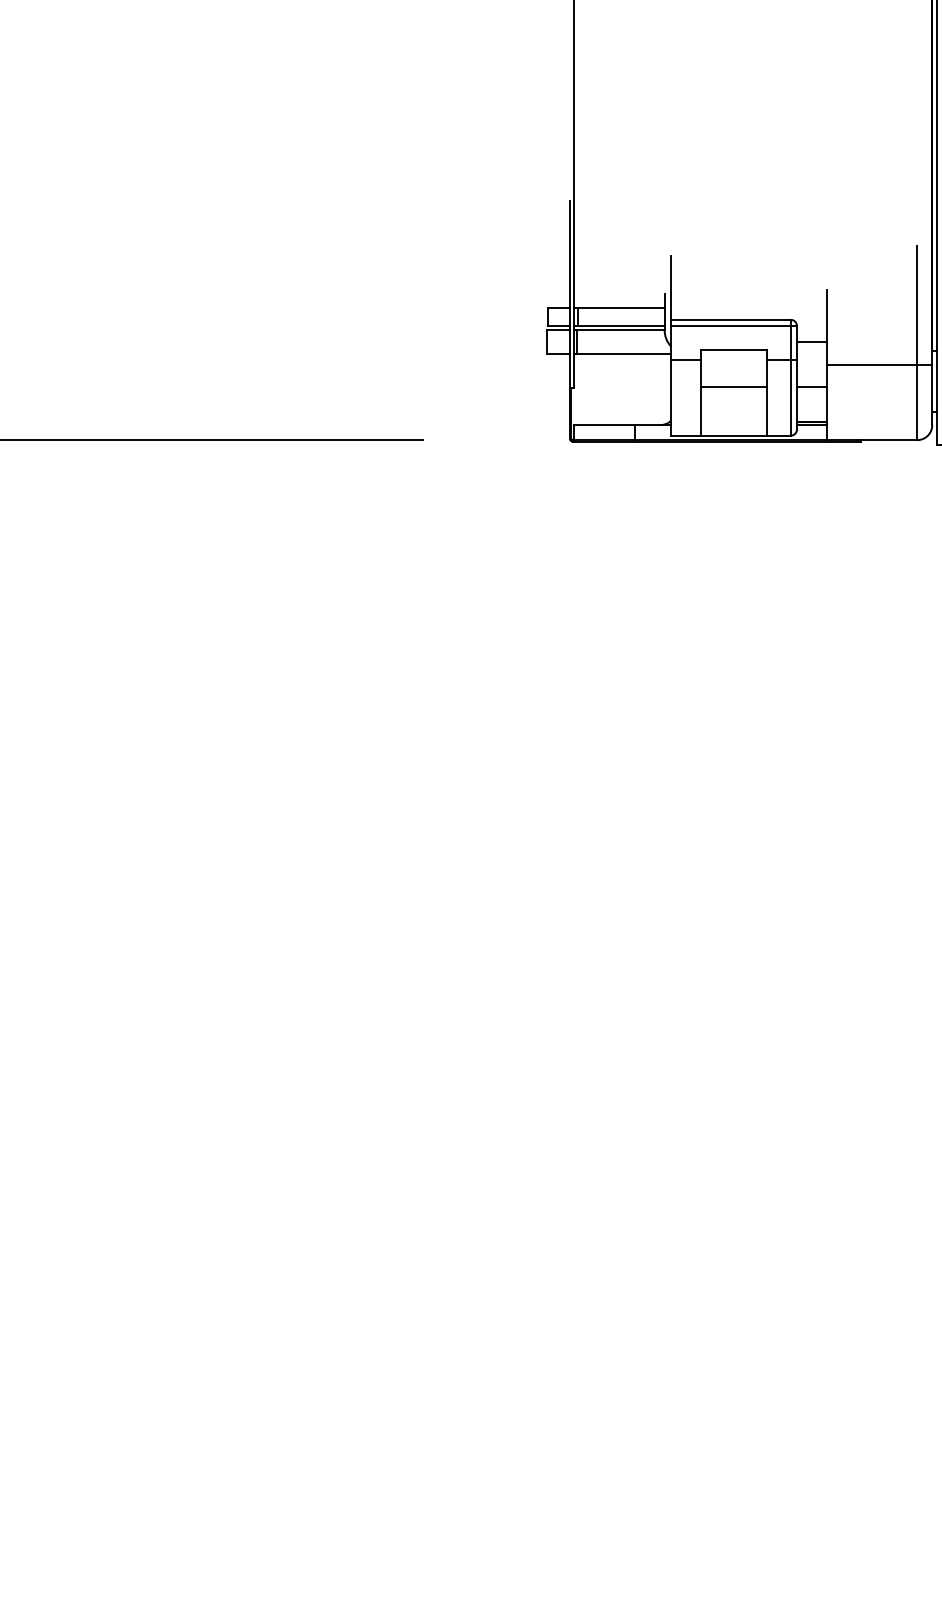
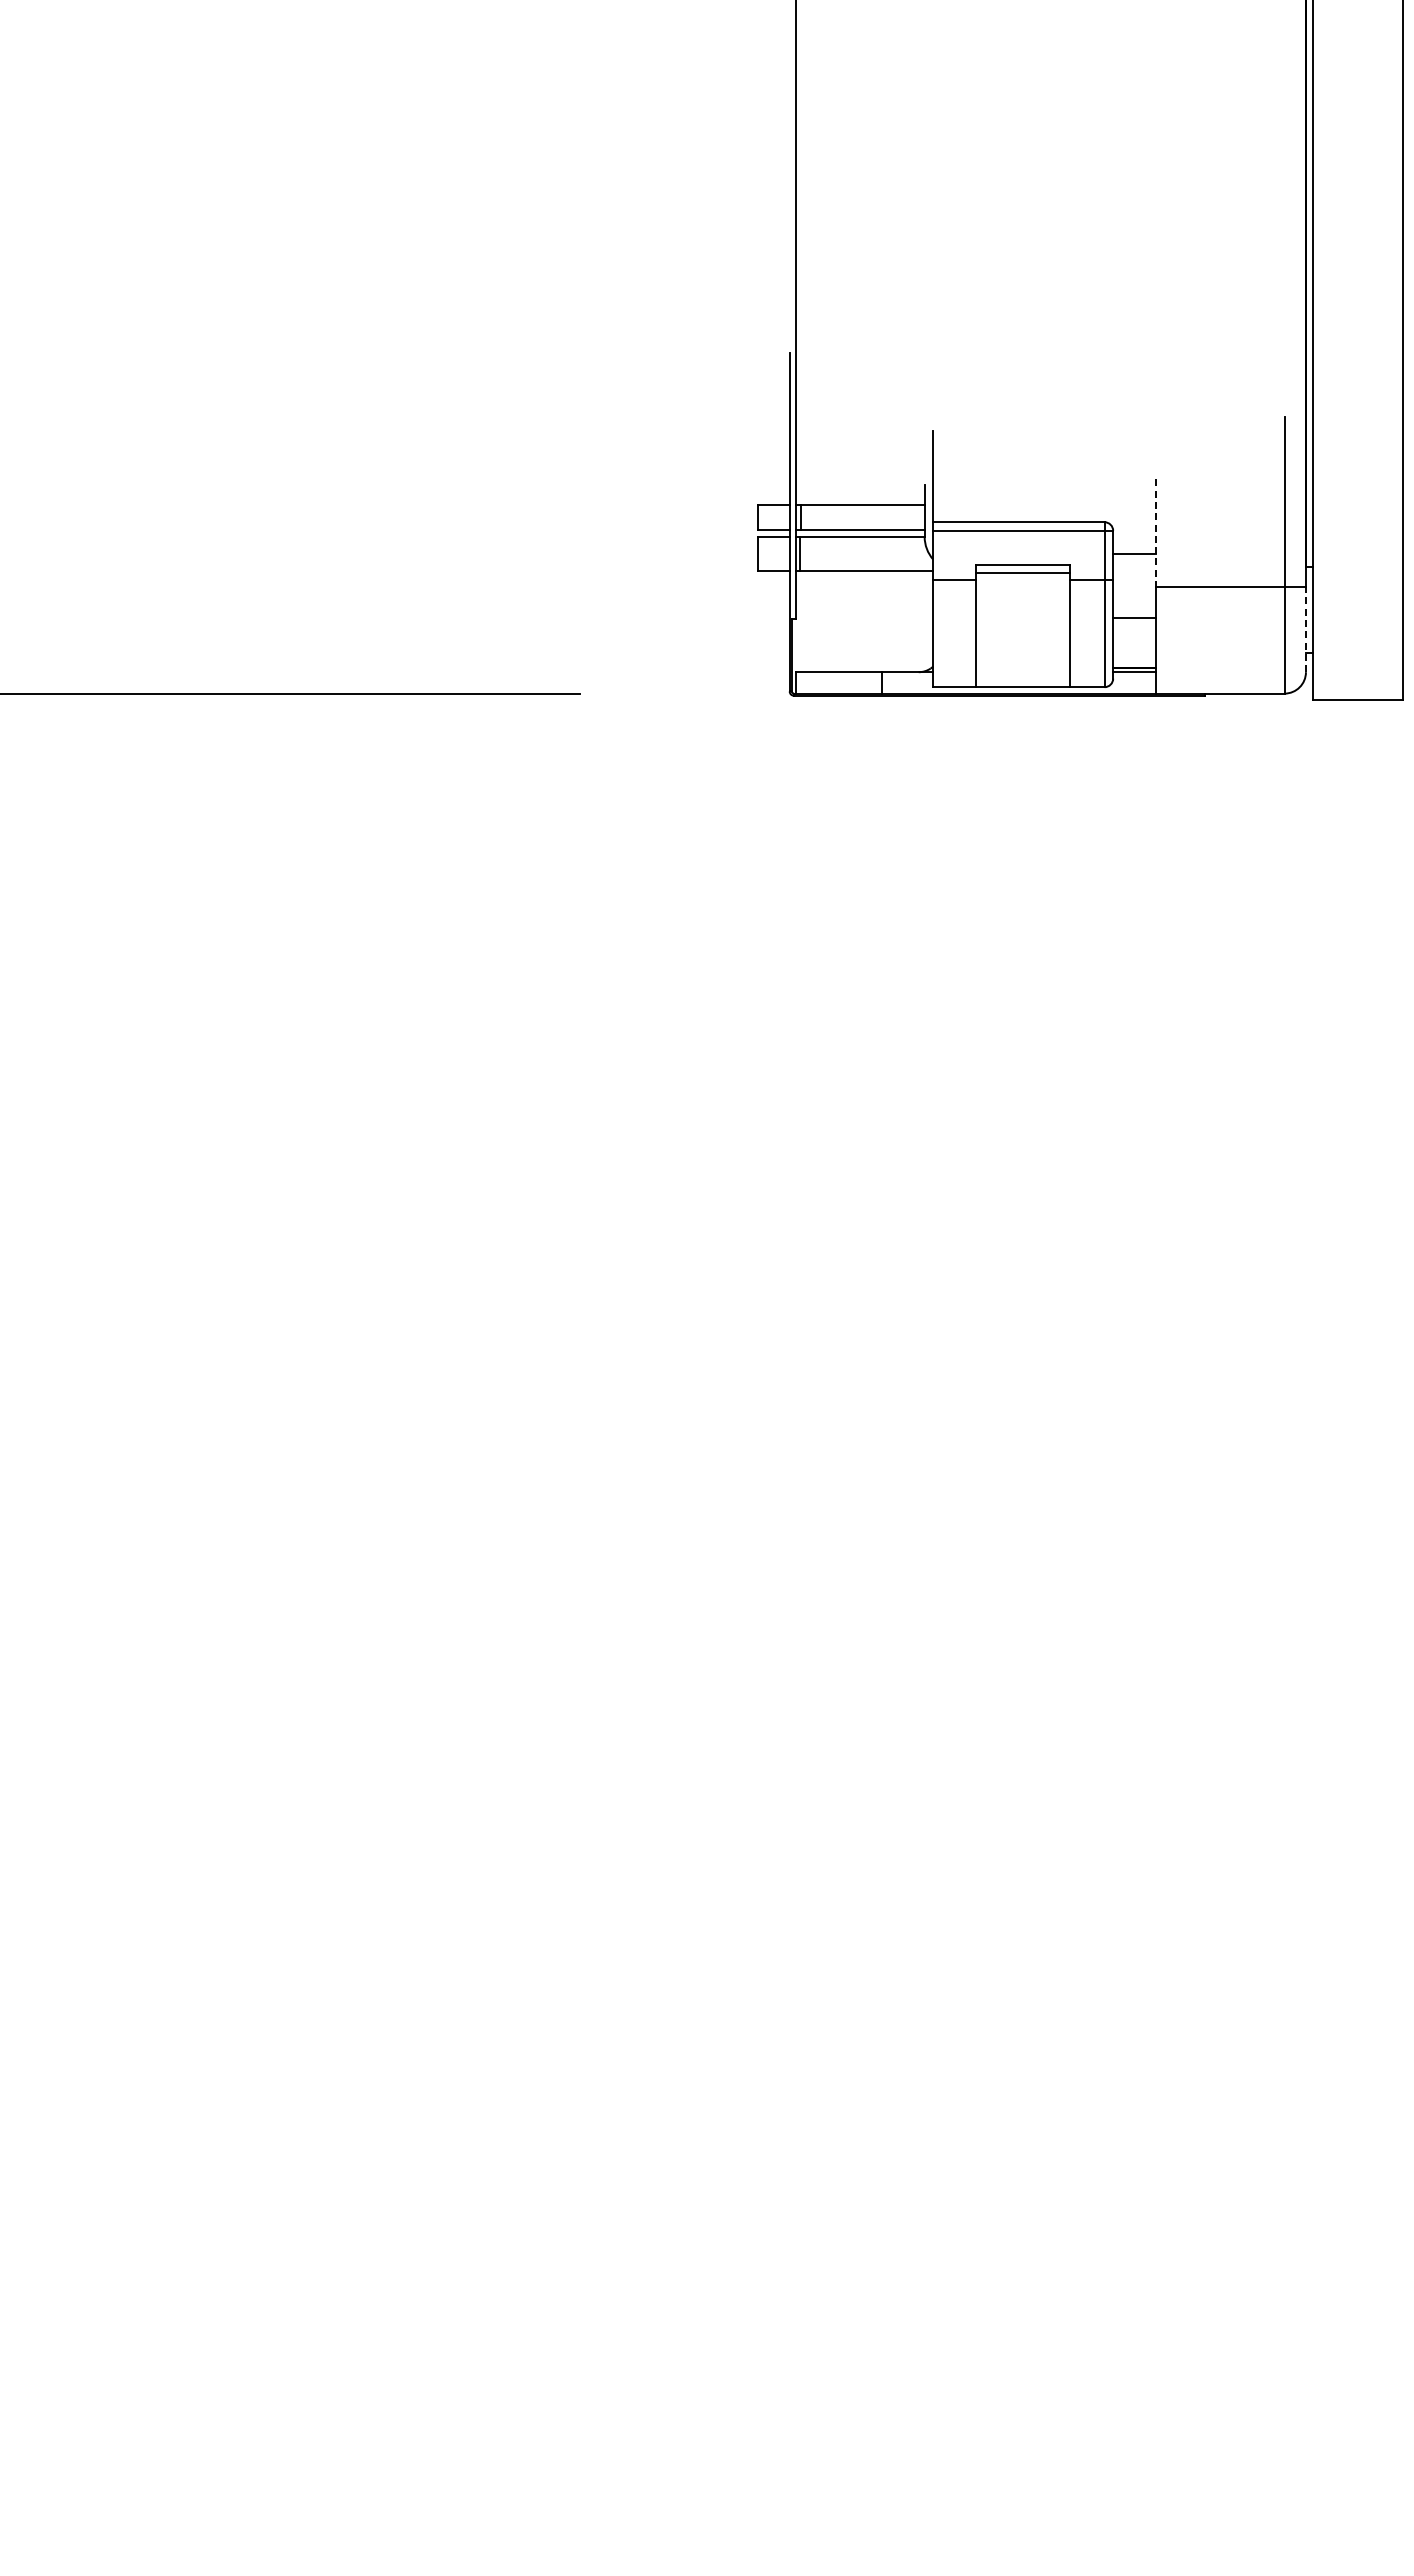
line: (827, 327) -> (1156, 532), solid -> dashed
line: (734, 387) -> (1023, 573), moved
line: (931, 395) -> (1305, 629), solid -> dashed

